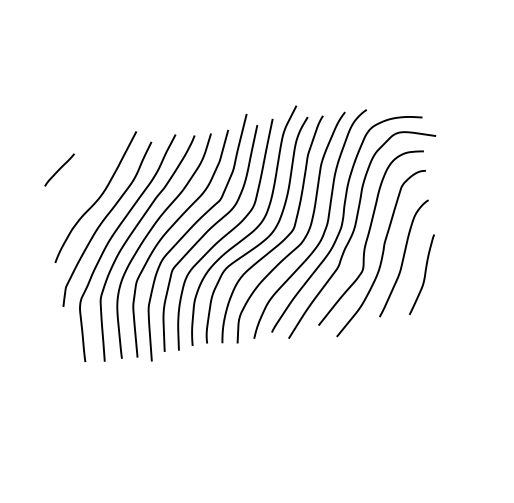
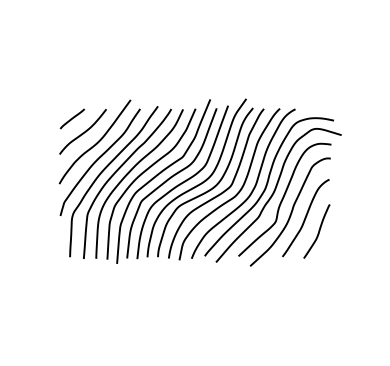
curve: (76, 186) -> (82, 132), added

